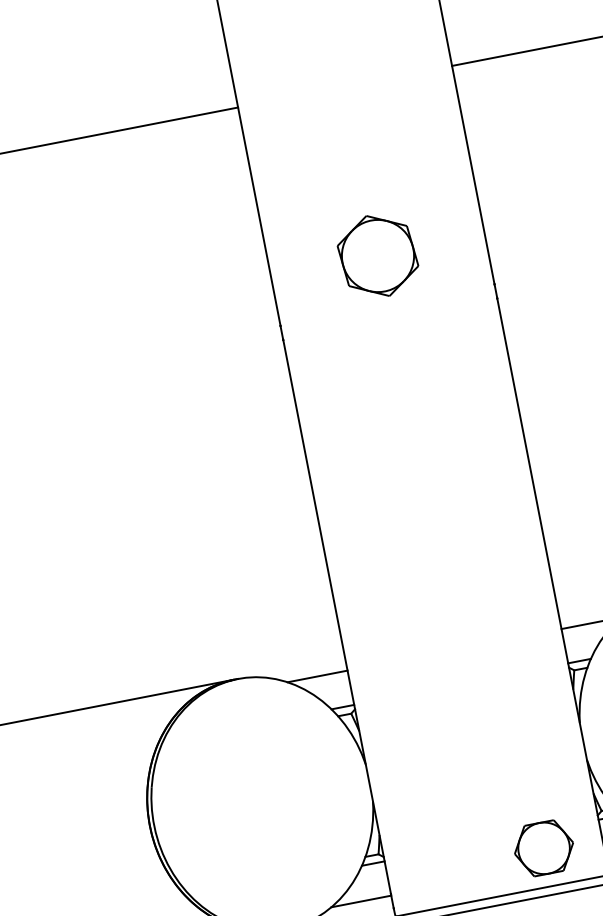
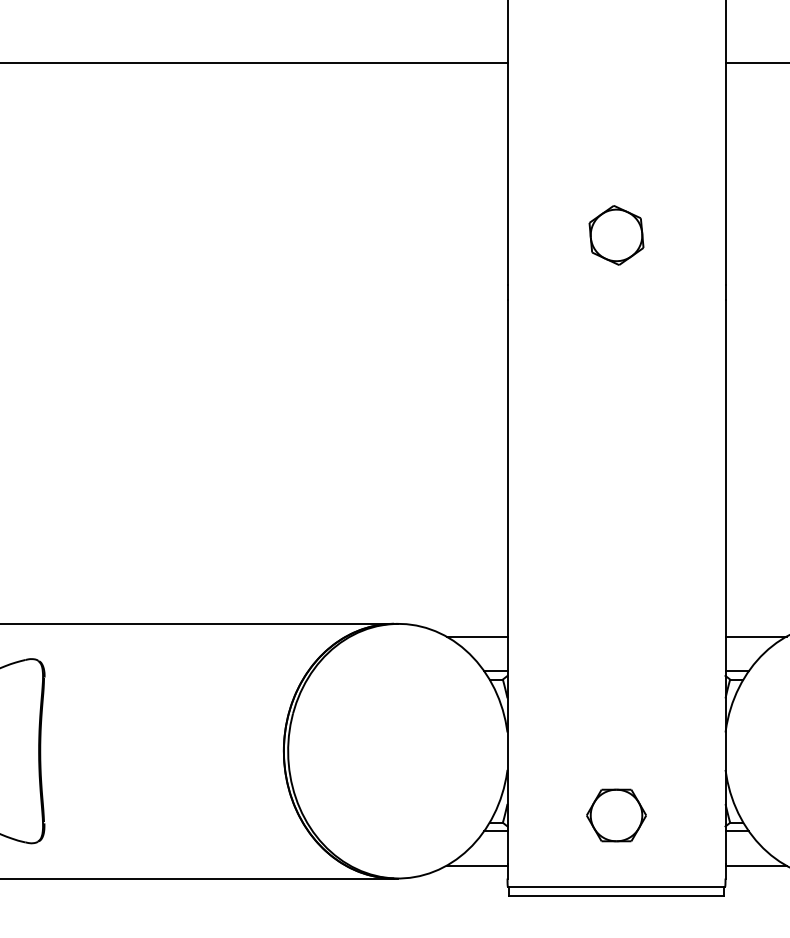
part: (377, 256) -> (616, 235), size x0.71
part: (544, 848) -> (616, 815), moved

